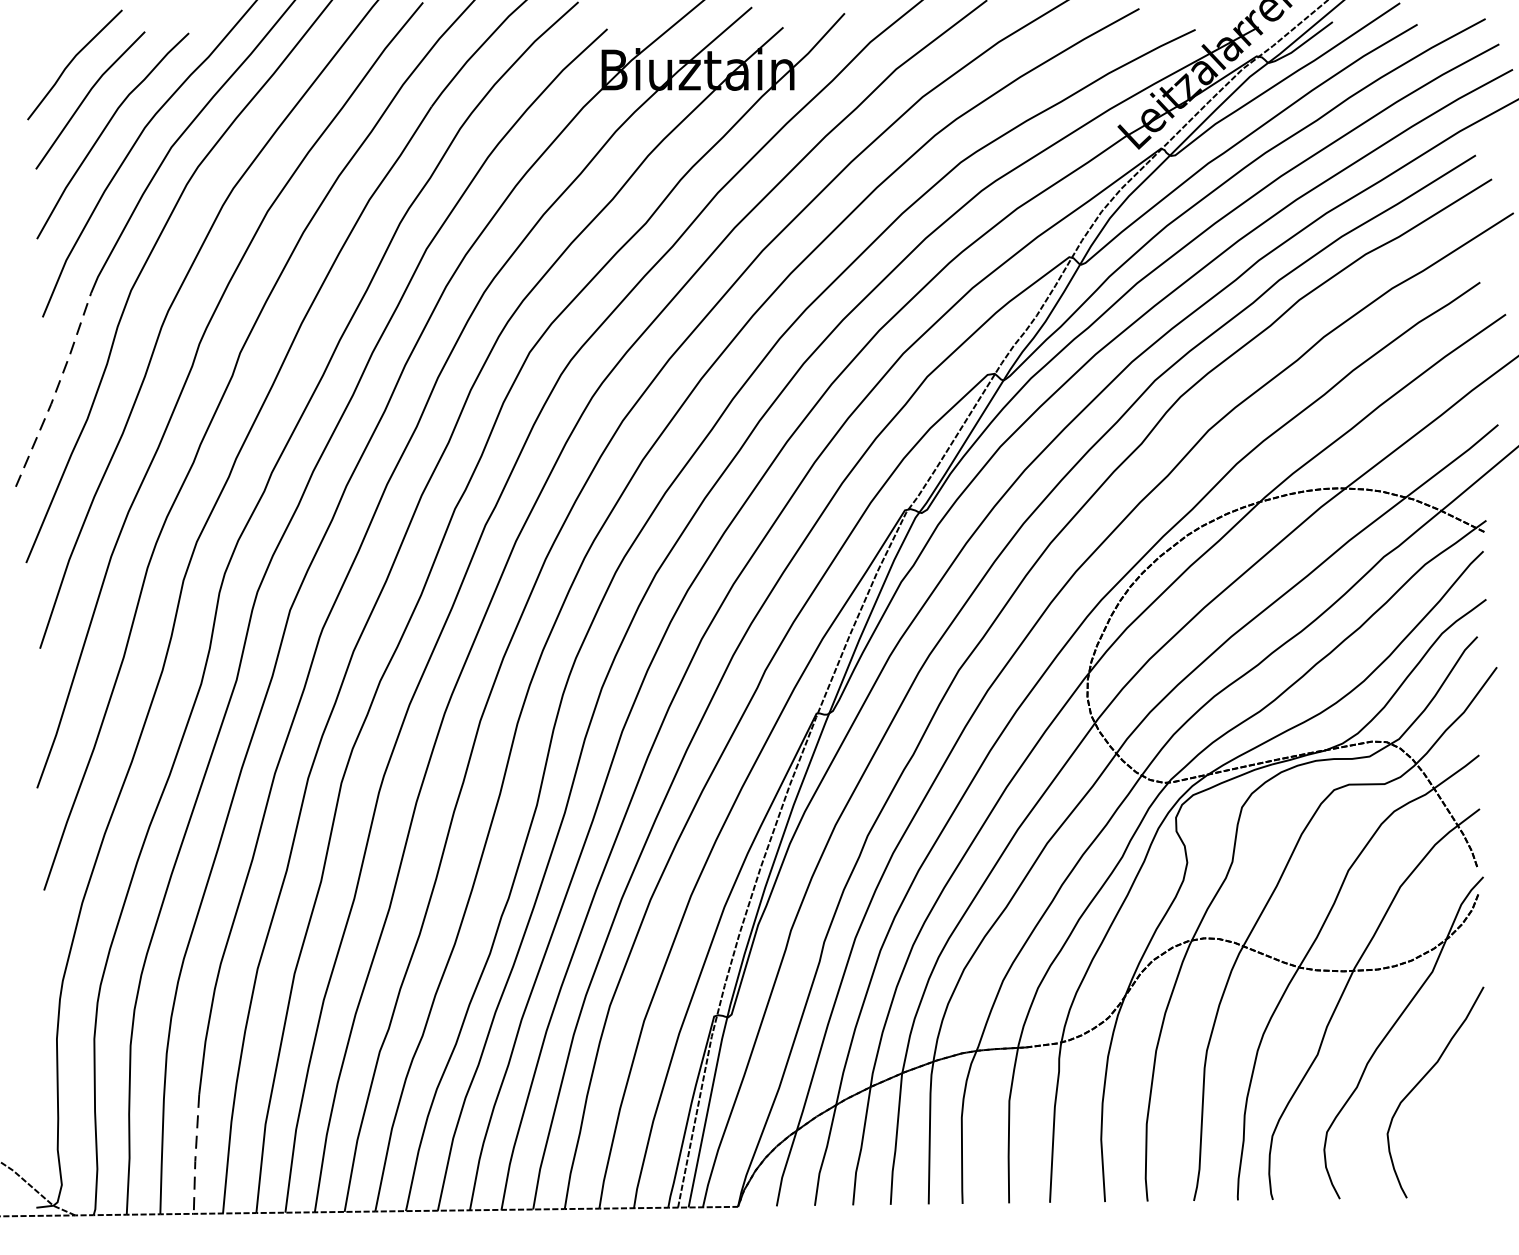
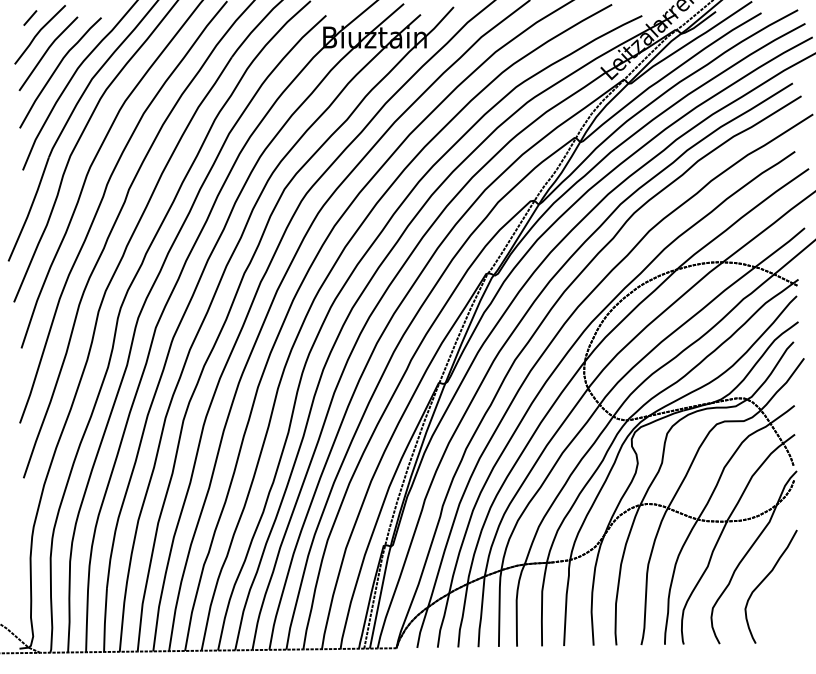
line: (56, 32) -> (30, 17), added
line: (56, 390) -> (30, 209), dashed -> solid
line: (196, 1157) -> (105, 621), dashed -> solid

